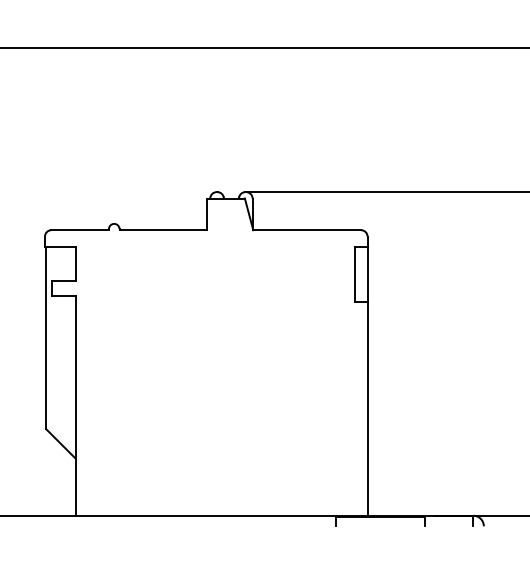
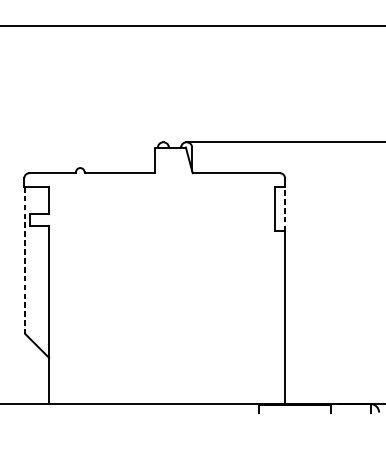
line: (367, 274) -> (285, 208), solid -> dashed
line: (46, 338) -> (25, 260), solid -> dashed

